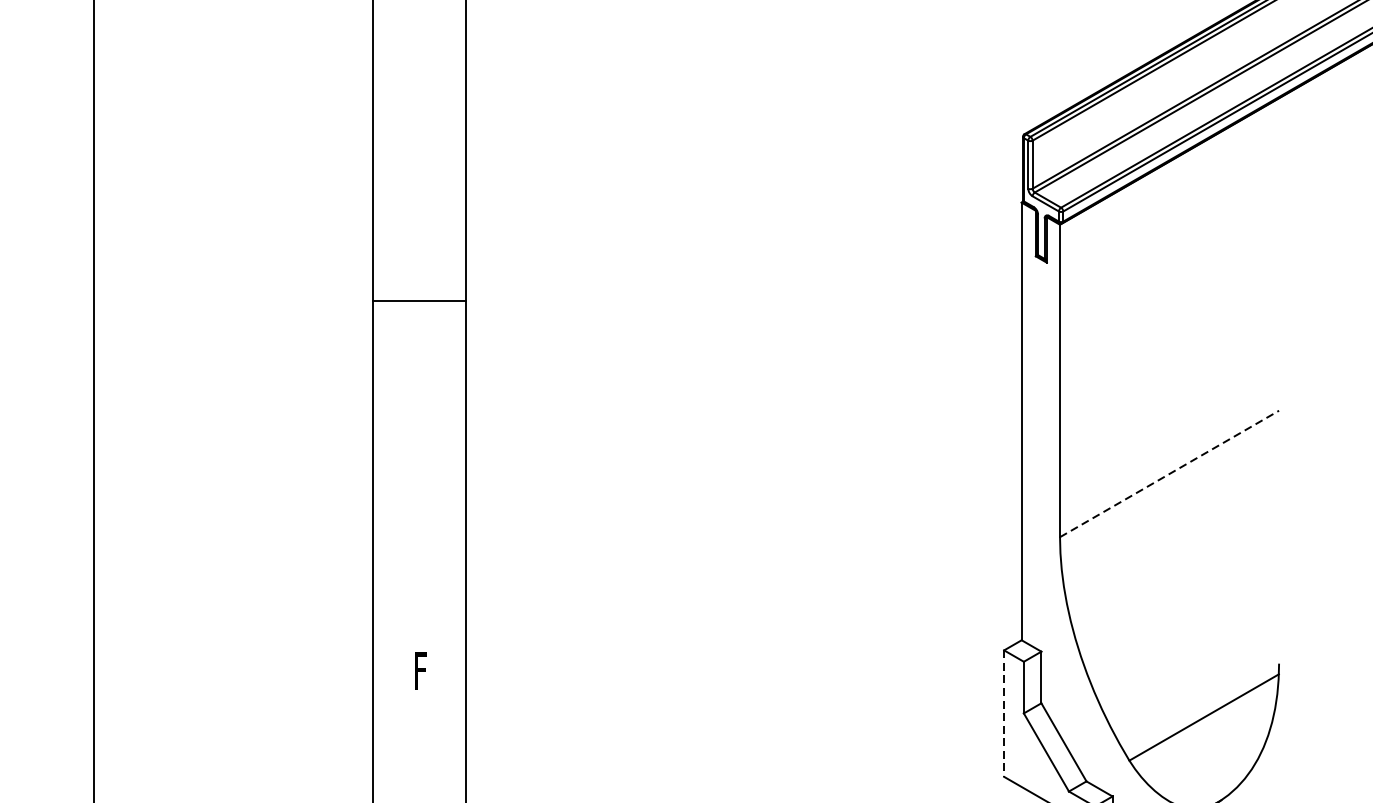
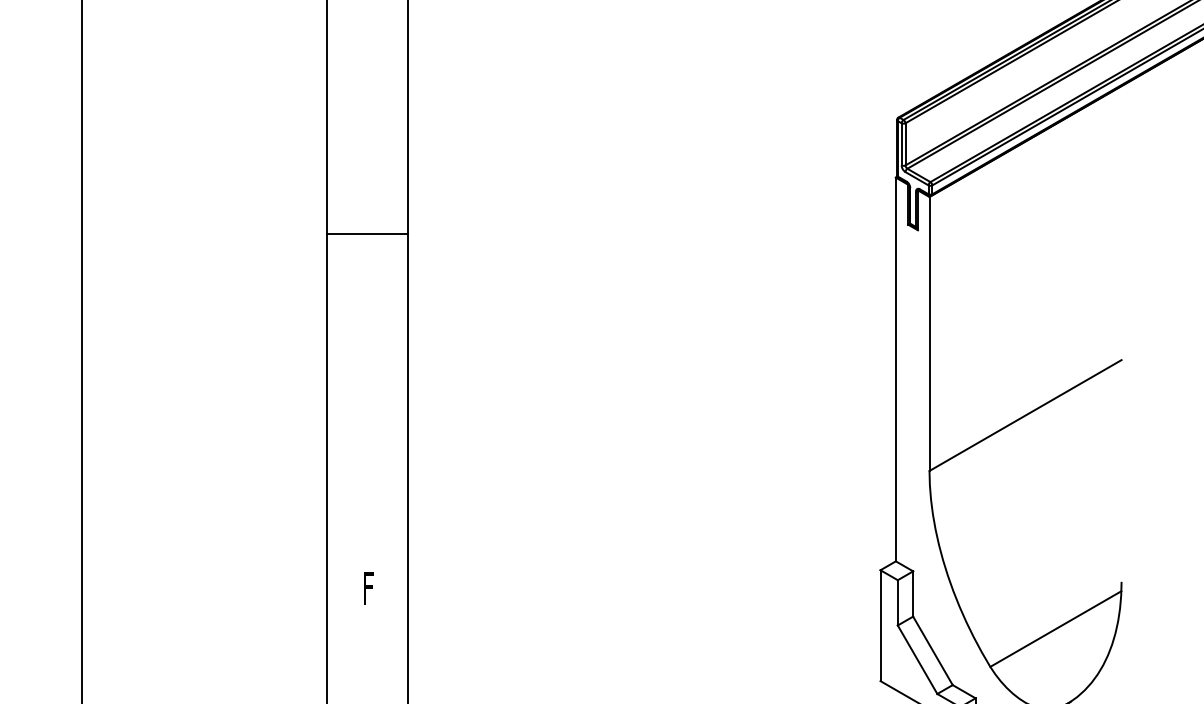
line: (419, 301) -> (367, 234), moved
line: (1169, 473) -> (1025, 415), dashed -> solid
line: (1004, 714) -> (880, 626), dashed -> solid

